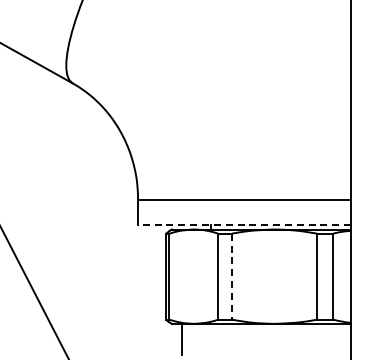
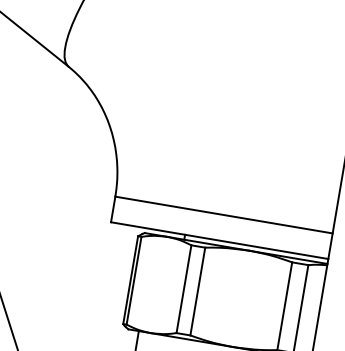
line: (244, 224) -> (219, 240), dashed -> solid
line: (231, 276) -> (197, 291), dashed -> solid

